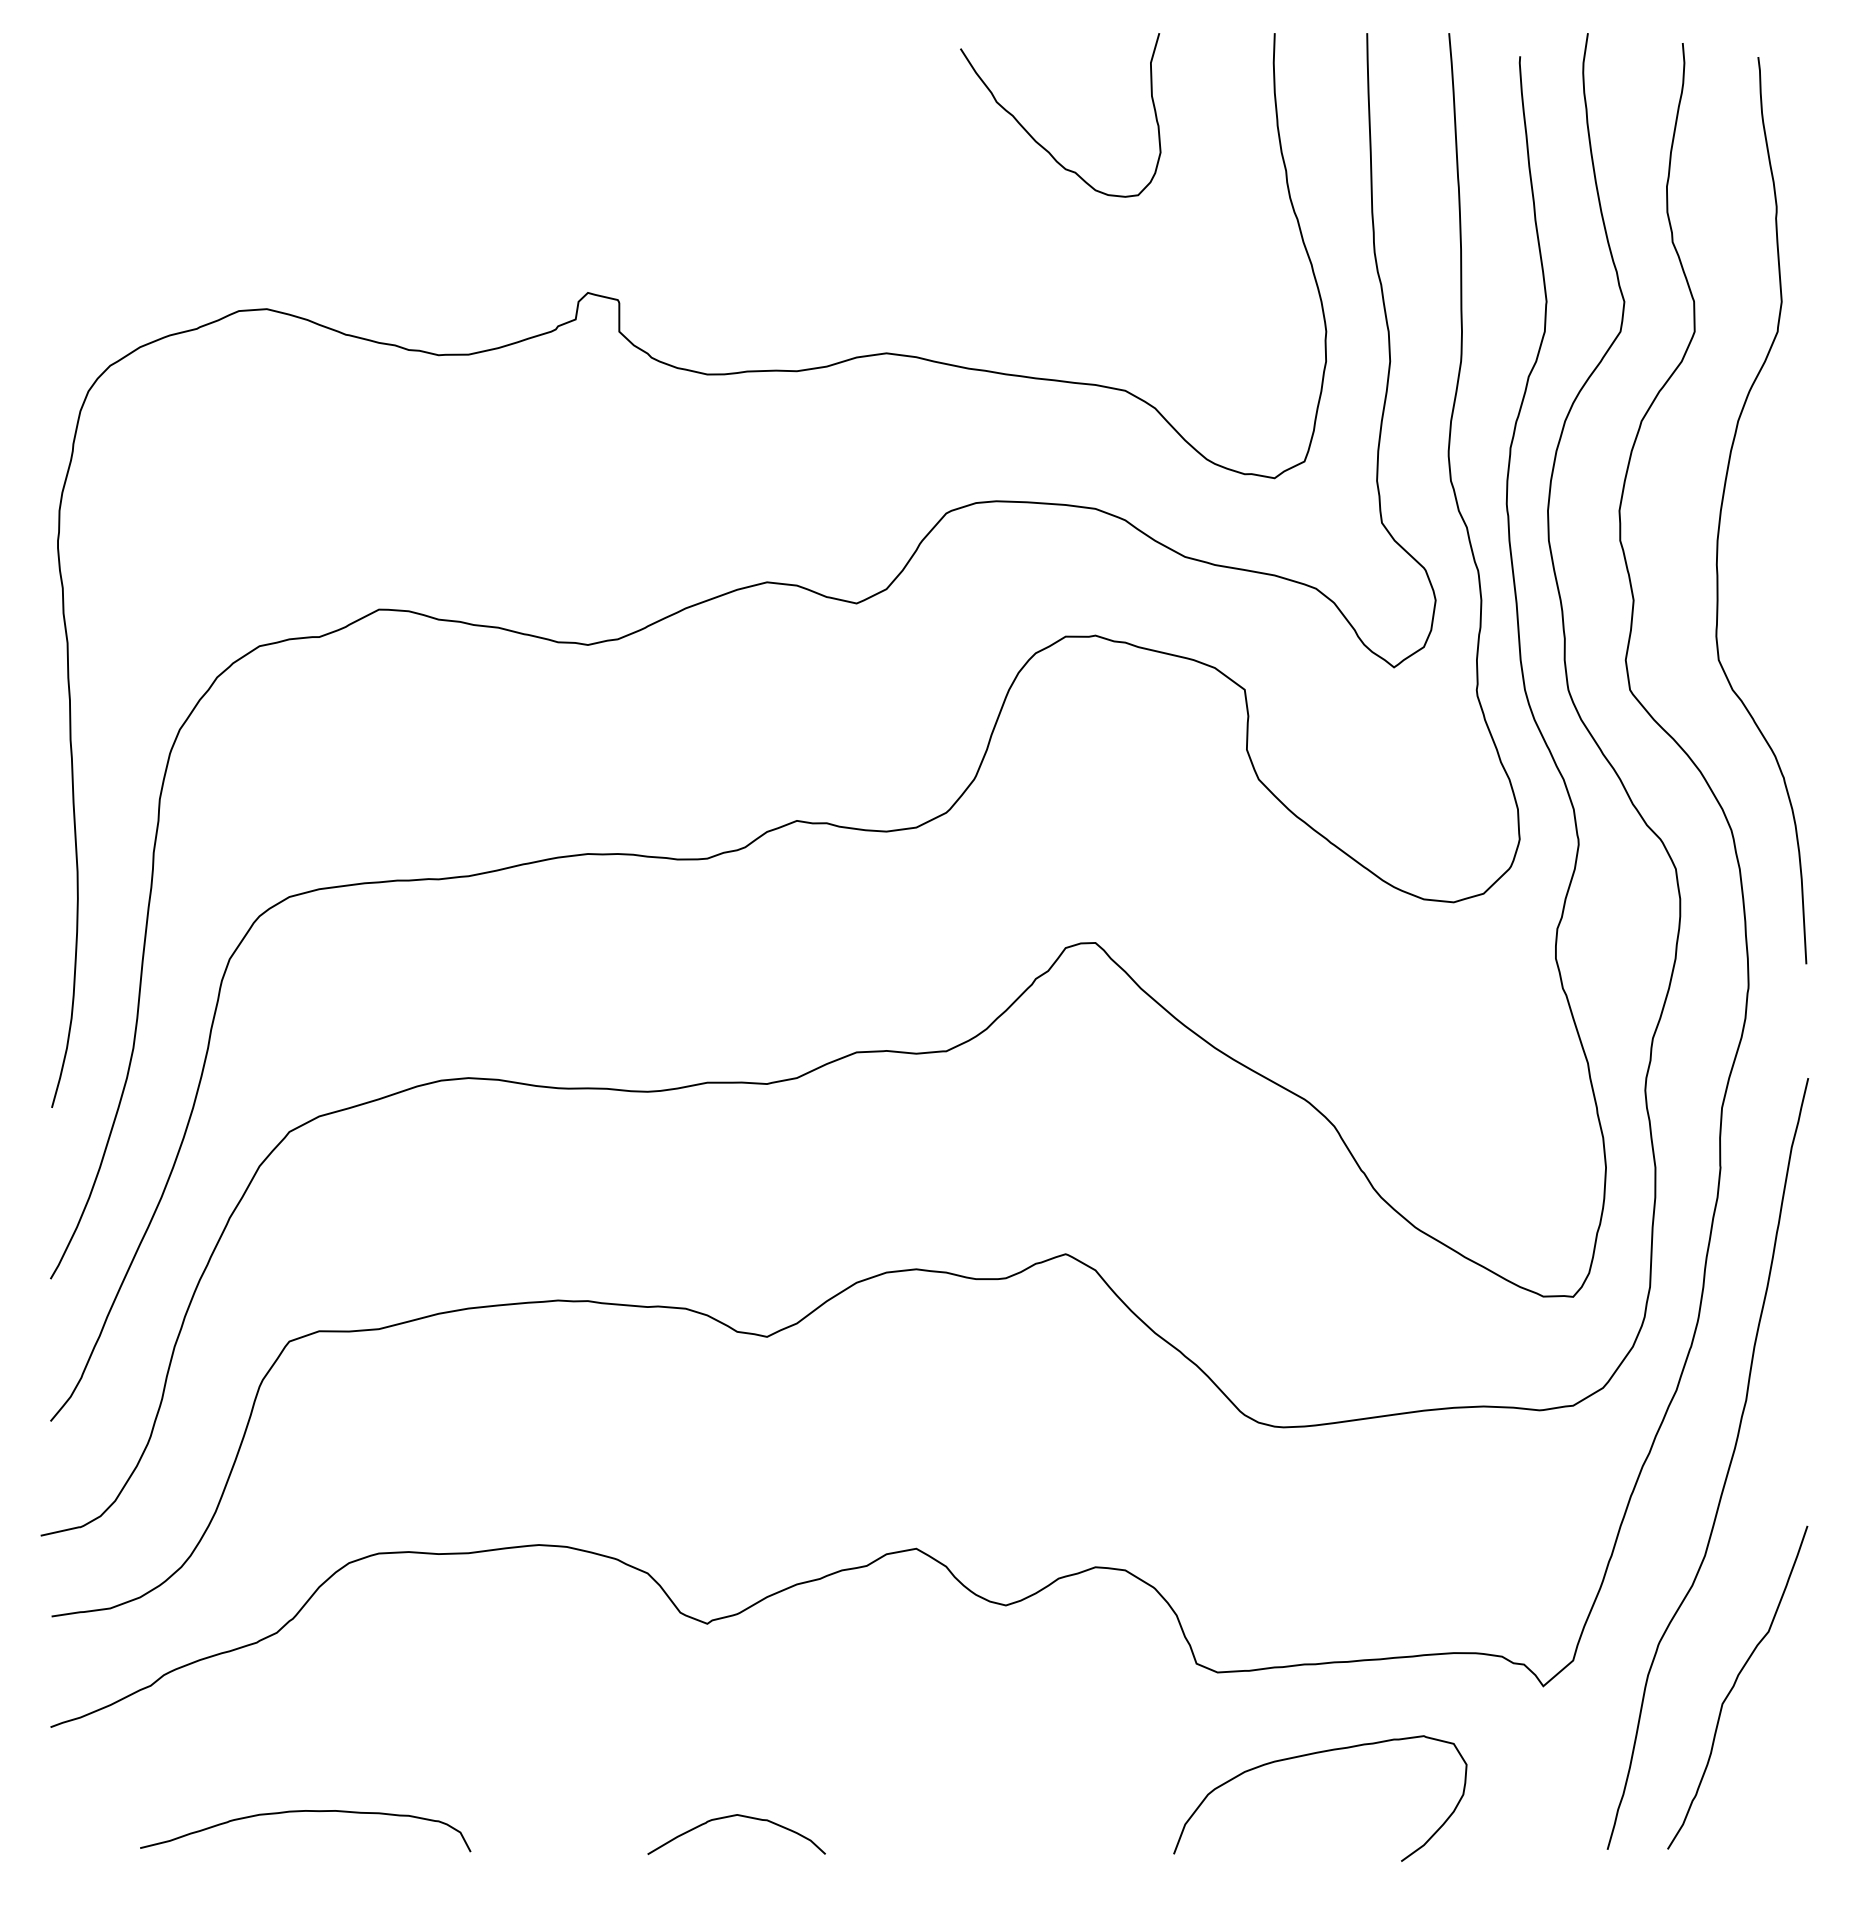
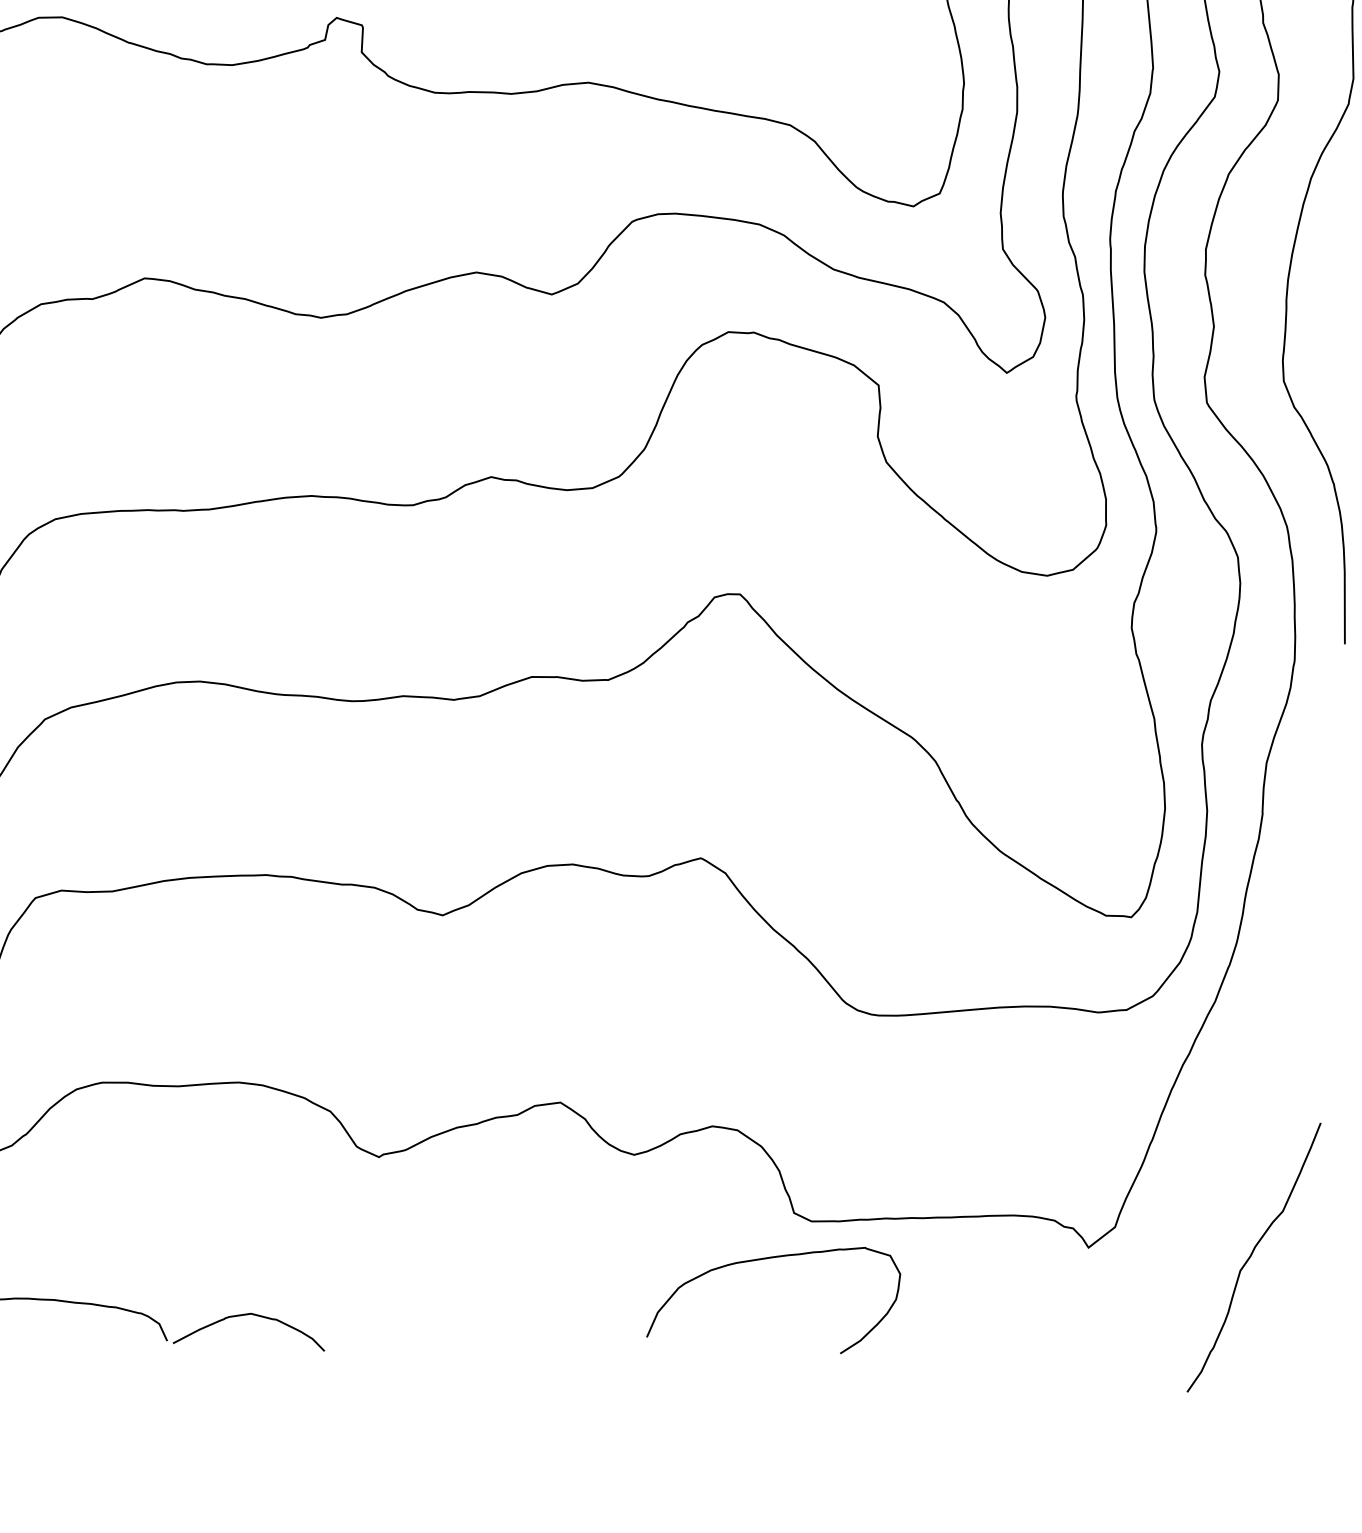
curve: (1727, 1469) -> (1255, 1071), removed
curve: (1309, 1755) -> (766, 1259), moved
curve: (735, 1816) -> (249, 1315), moved

